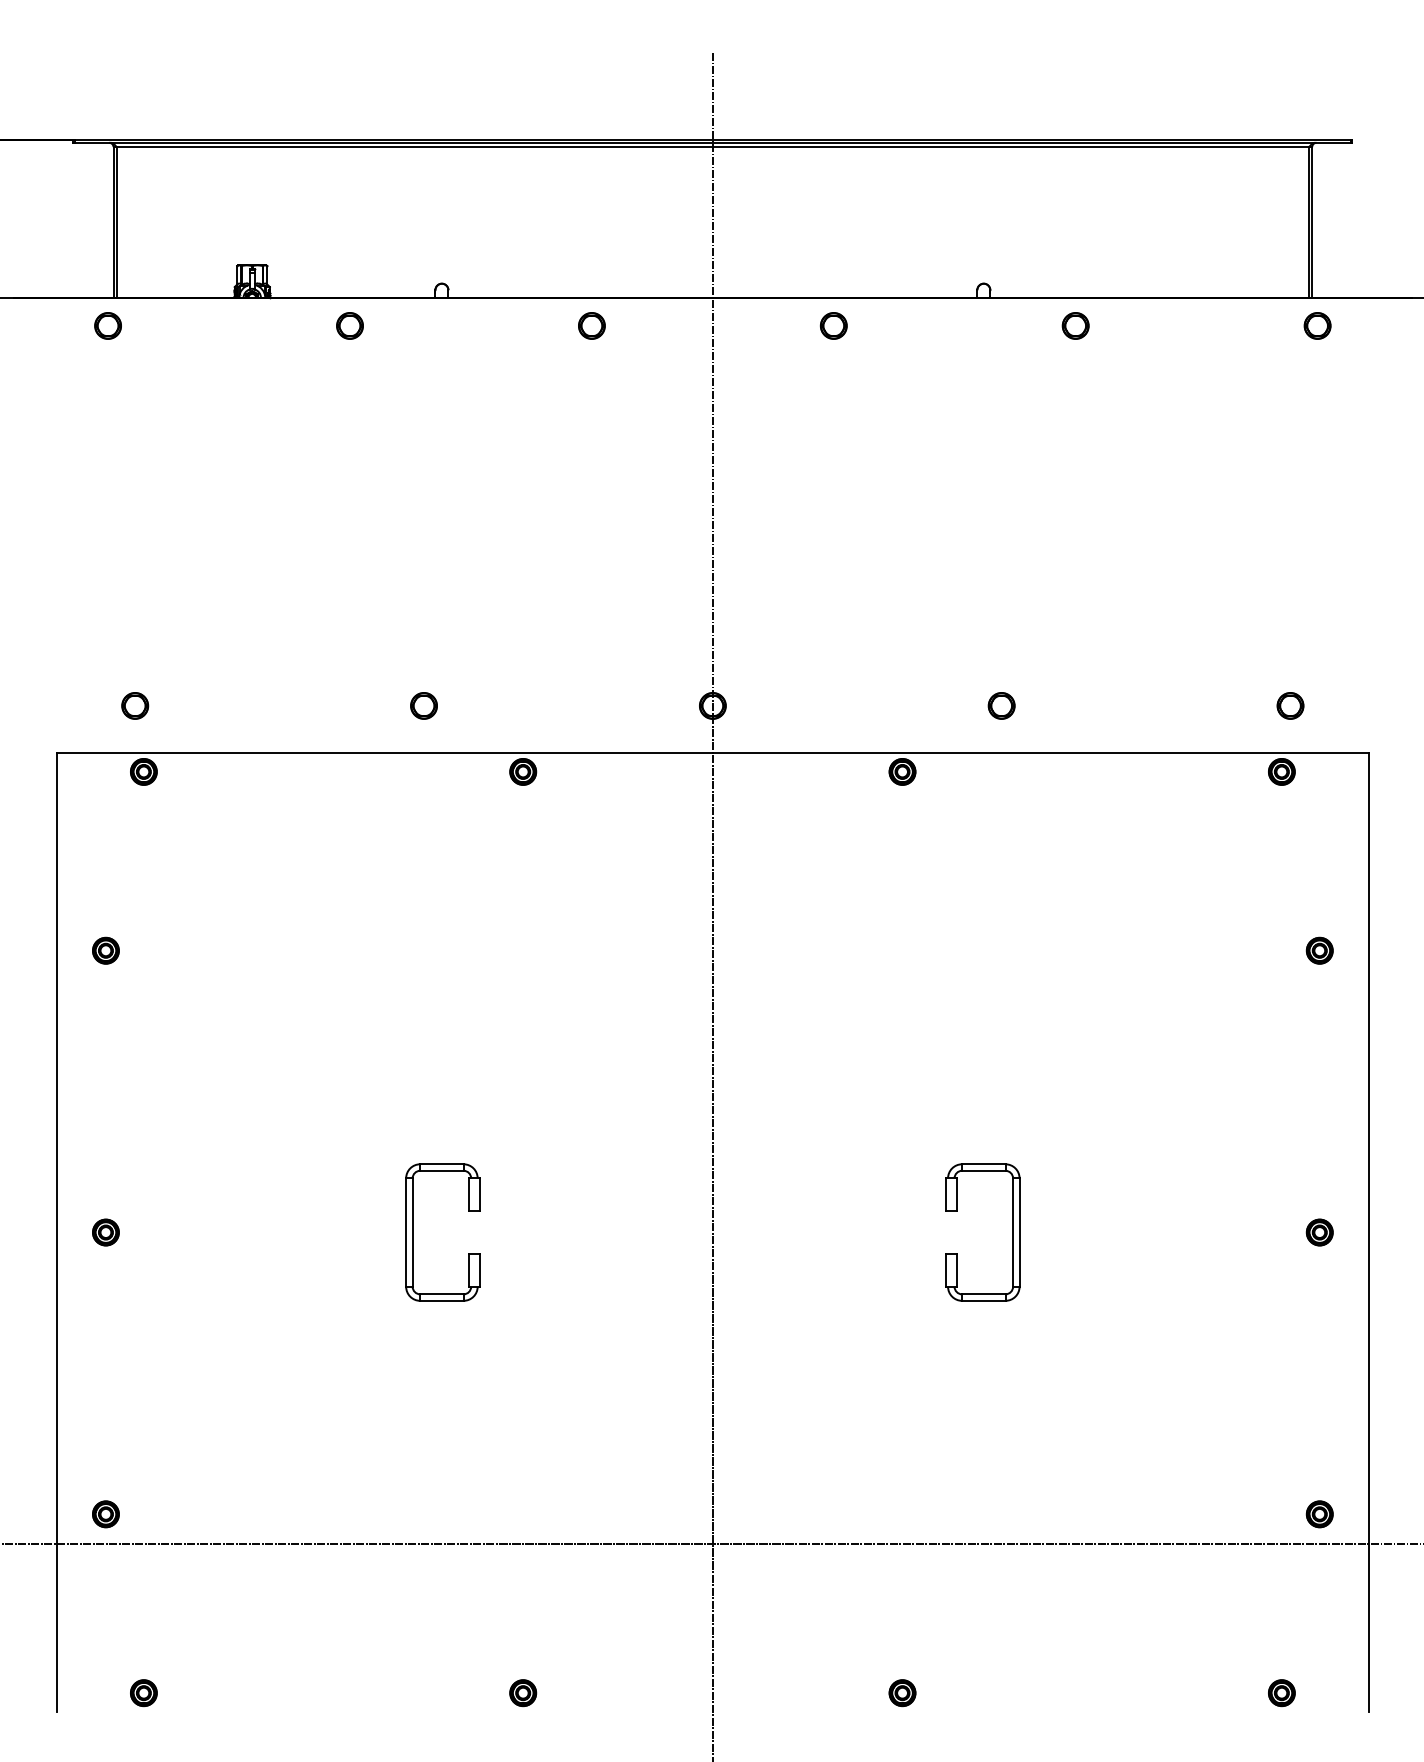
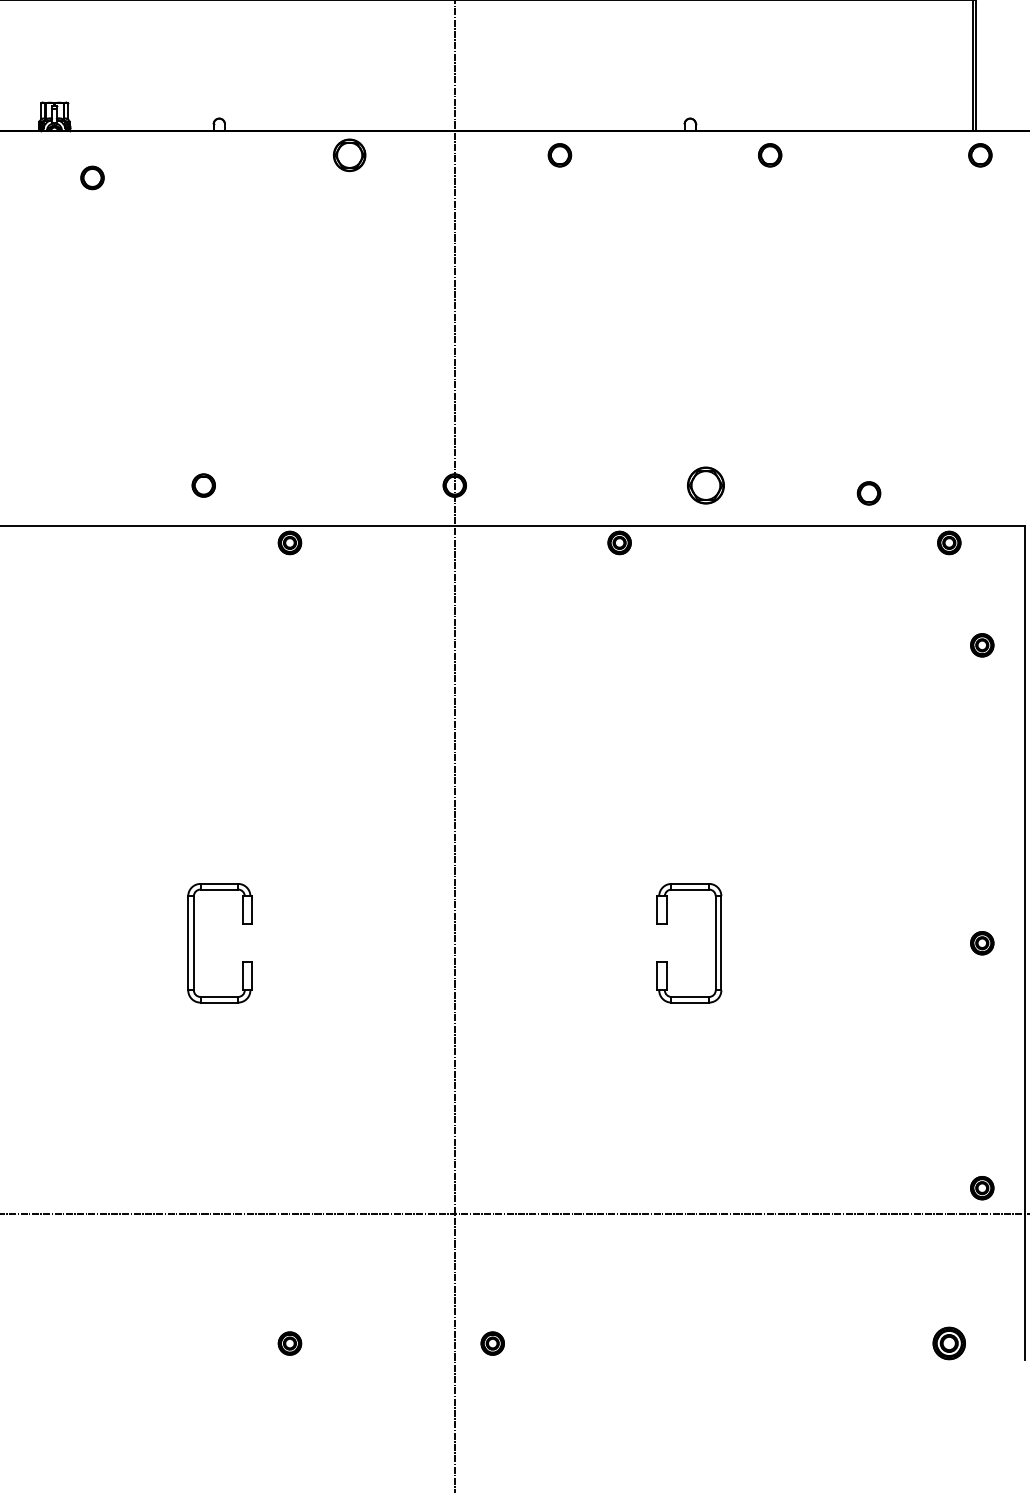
part: (349, 325) -> (92, 177), moved
part: (591, 325) -> (349, 154), size x1.4
part: (1001, 705) -> (705, 485), size x1.6
part: (1290, 705) -> (869, 493), moved
part: (1319, 950) -> (982, 645), moved
part: (902, 1693) -> (492, 1343), moved
part: (1281, 1693) -> (949, 1343), size x1.4

